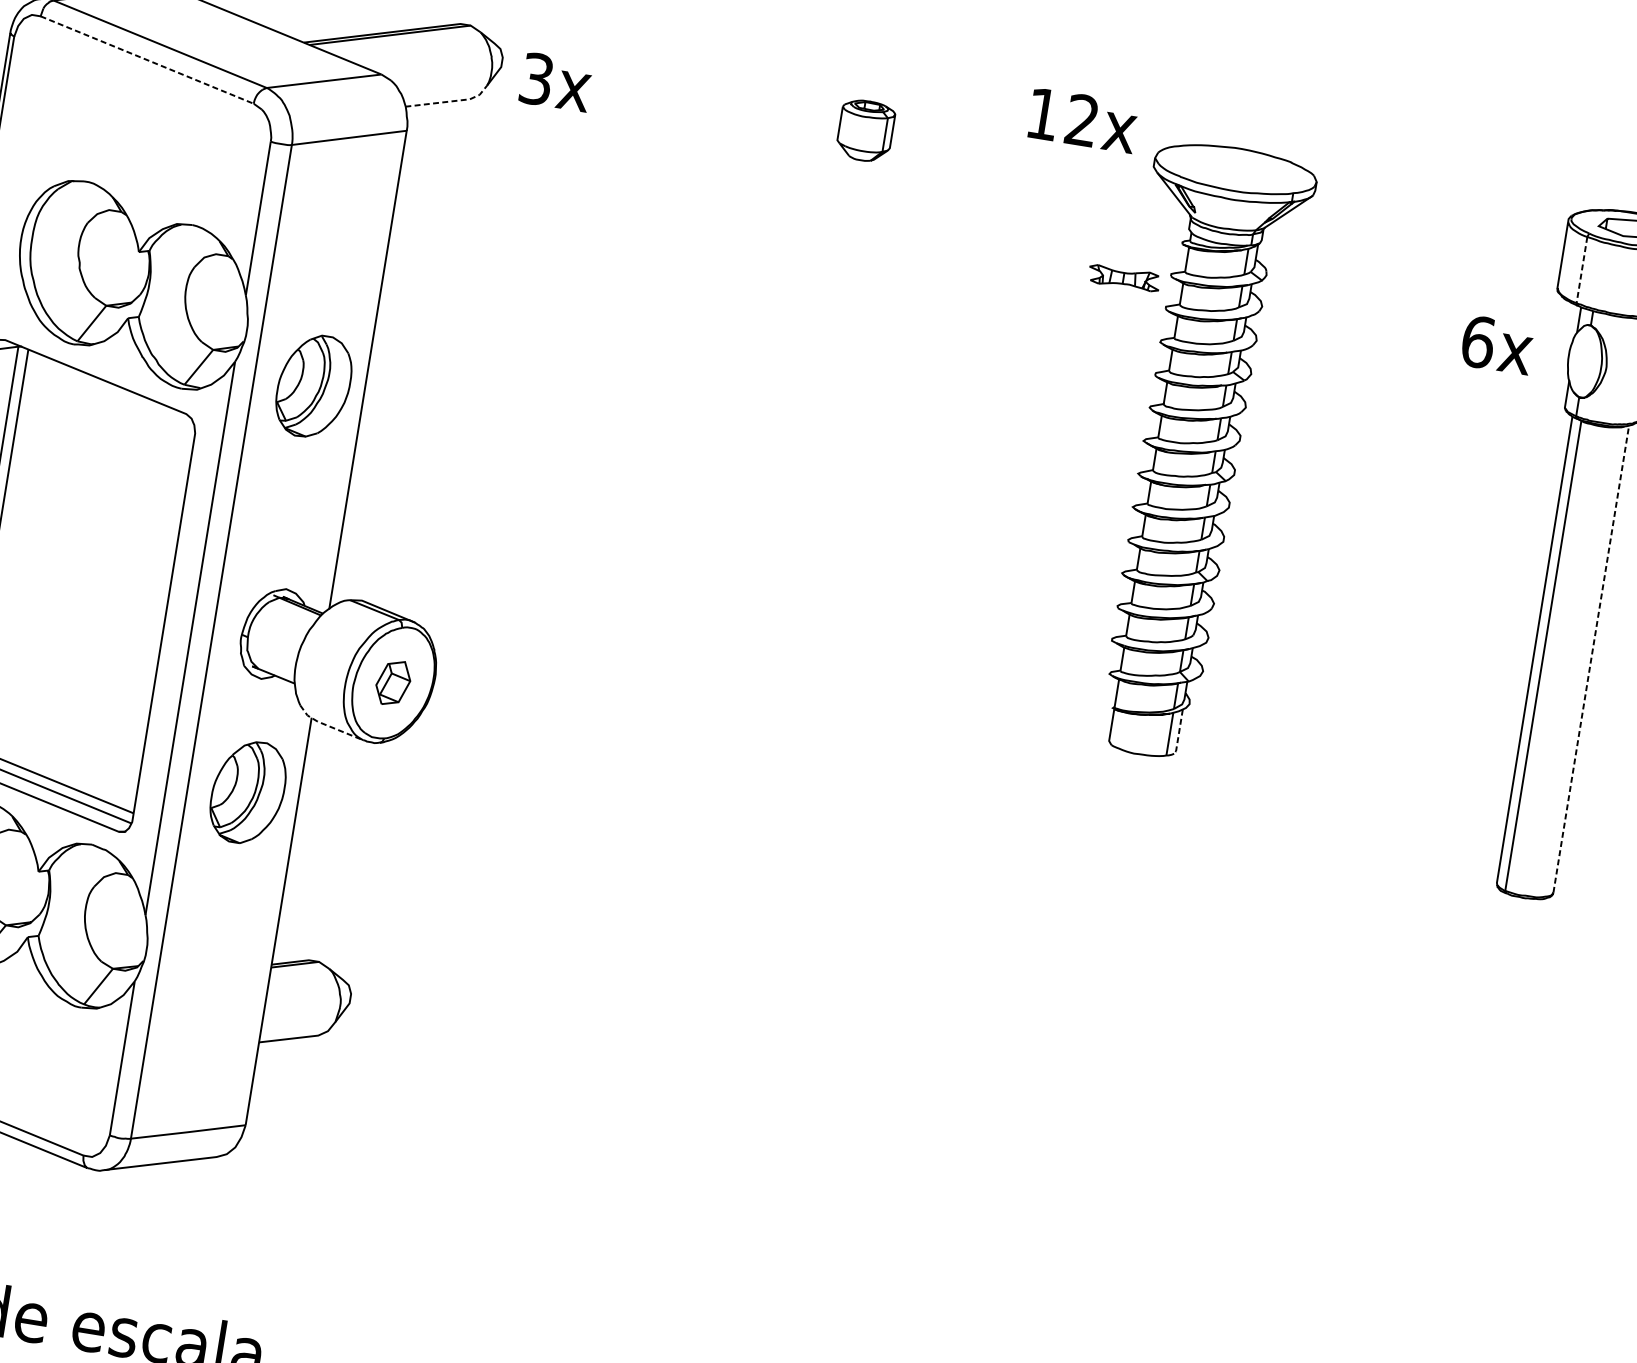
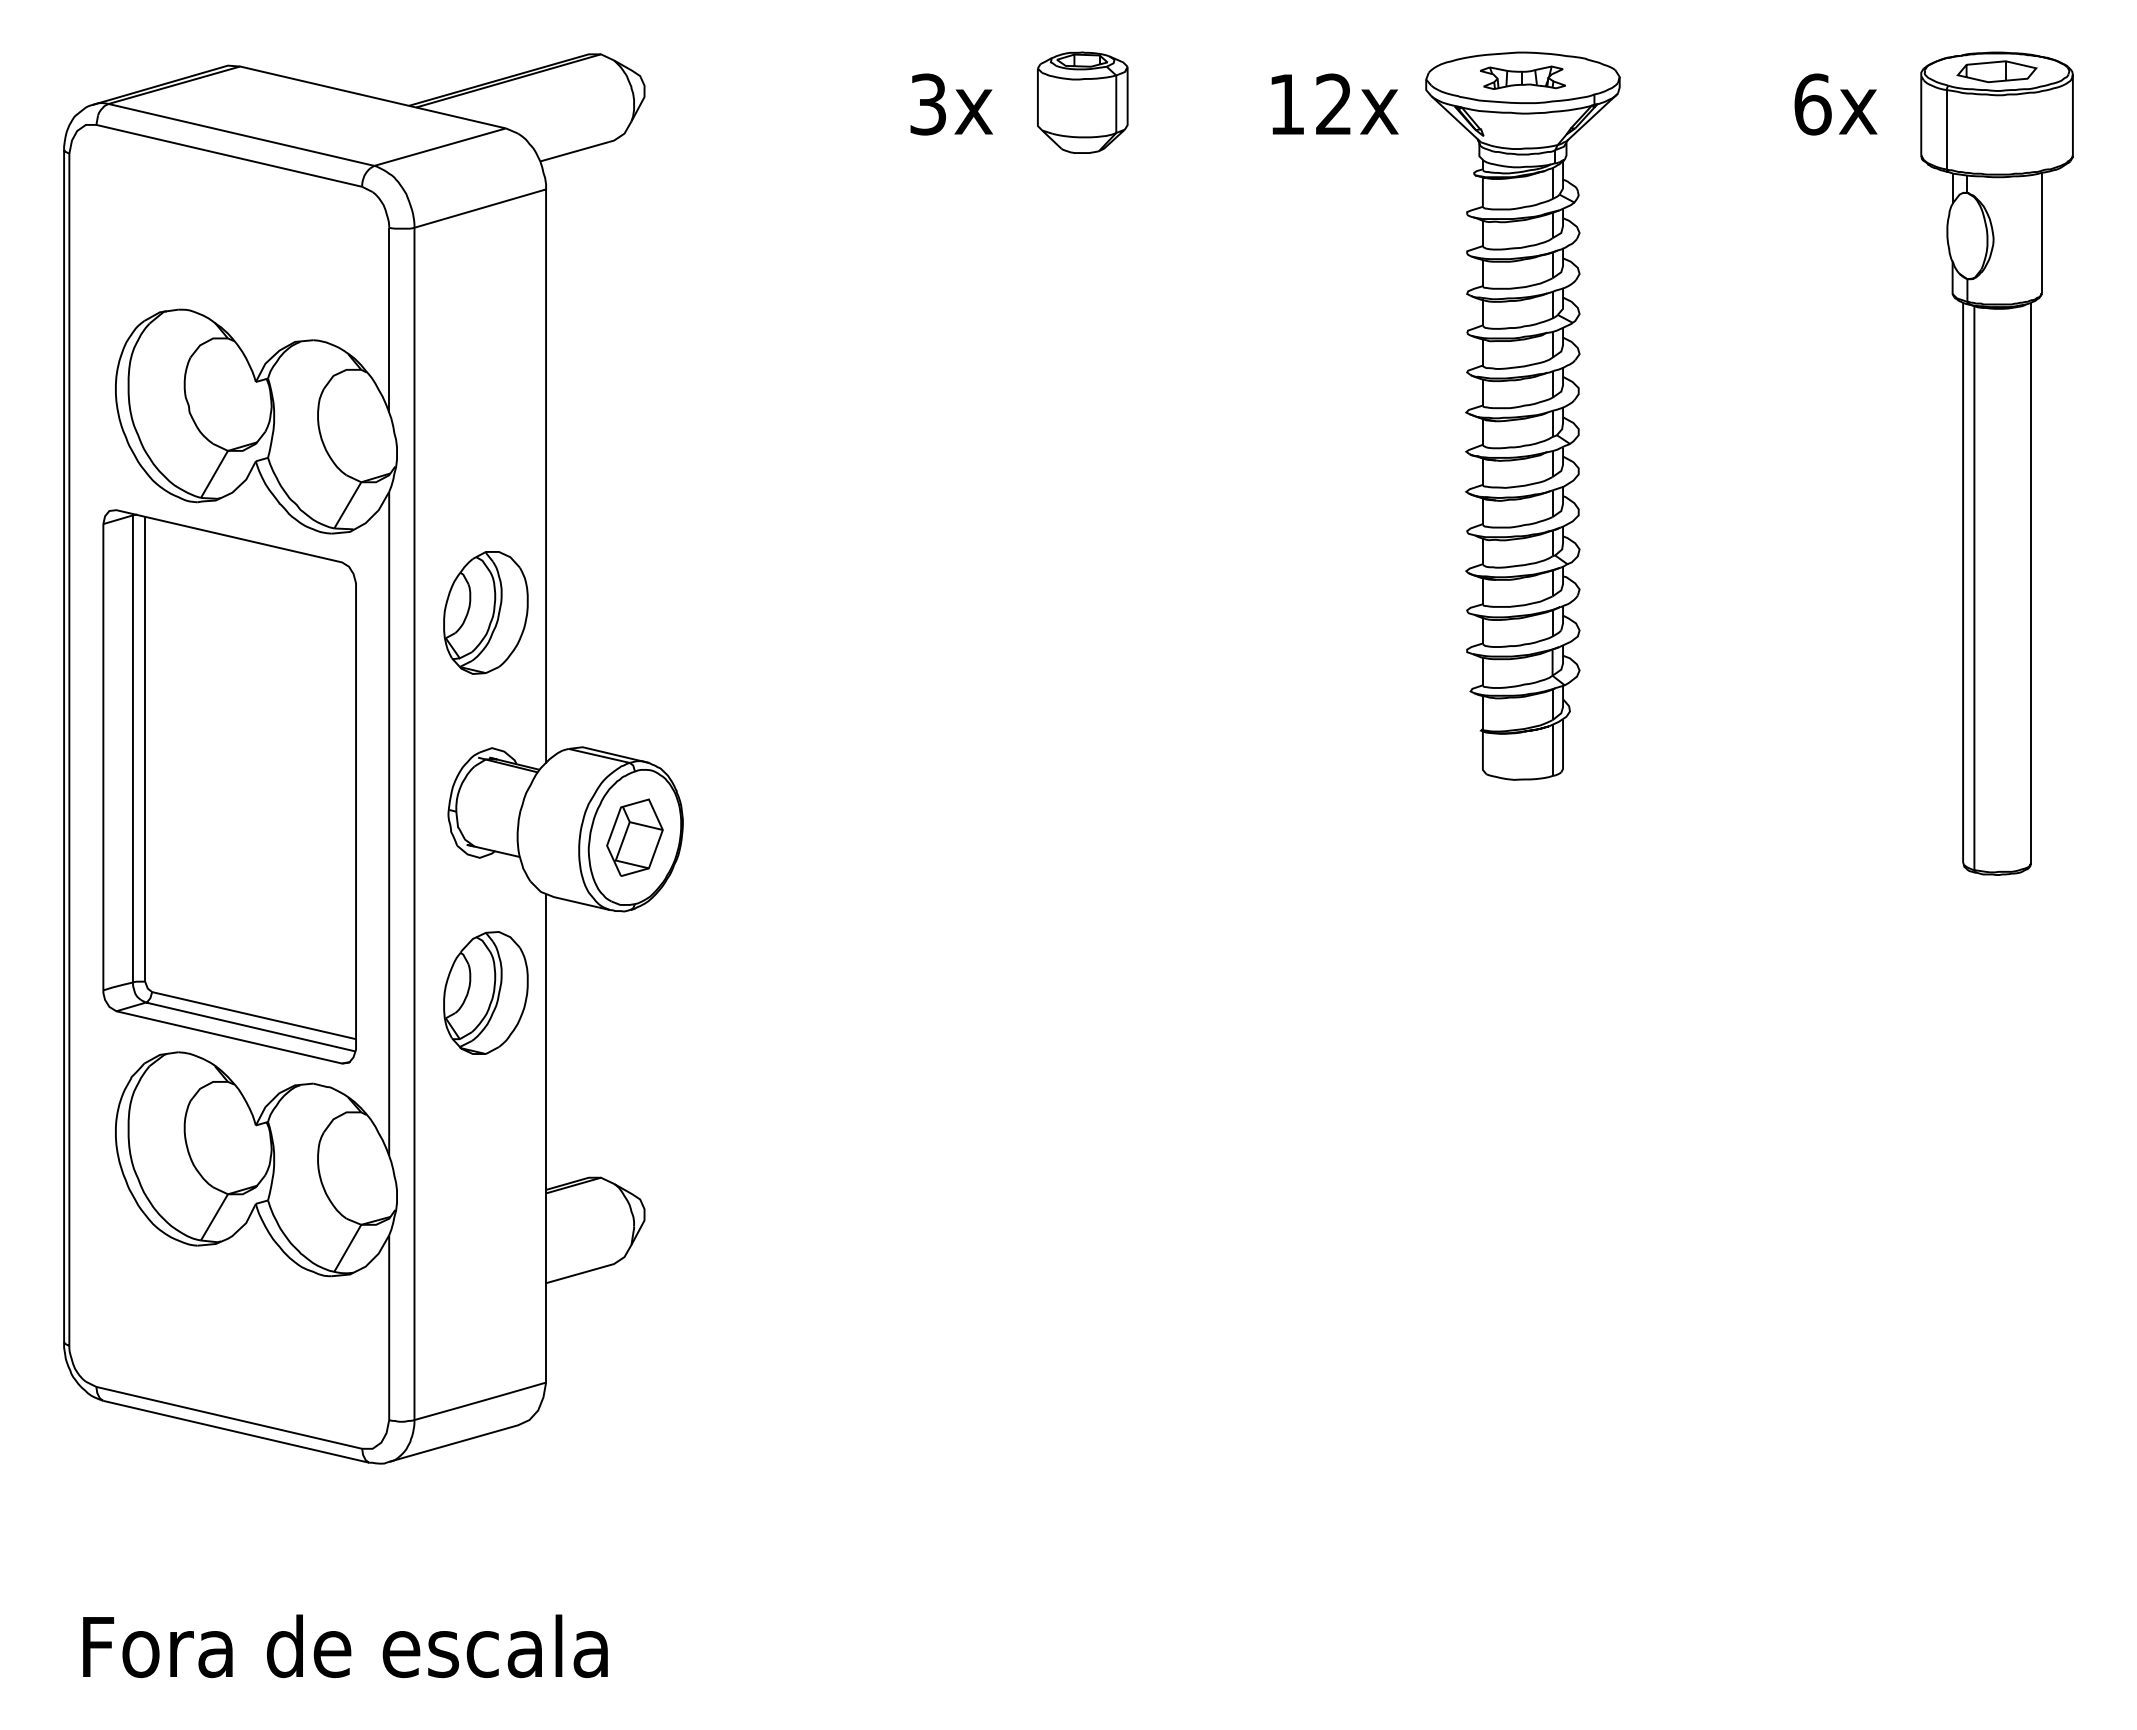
line: (147, 59) -> (229, 155), dashed -> solid
text: (556, 82) -> (951, 104), moved
line: (450, 101) -> (591, 147), dashed -> solid
text: (1082, 119) -> (1334, 103), moved
part: (865, 130) -> (1082, 102), size x1.43
line: (1581, 269) -> (1946, 129), dashed -> solid
part: (1123, 277) -> (1522, 77), moved
text: (1497, 345) -> (1835, 104), moved
part: (313, 386) -> (485, 612), moved
line: (1591, 658) -> (2031, 582), dashed -> solid
part: (392, 682) -> (634, 837), size x1.43
line: (328, 726) -> (567, 900), dashed -> solid
line: (1179, 733) -> (1563, 747), dashed -> solid

